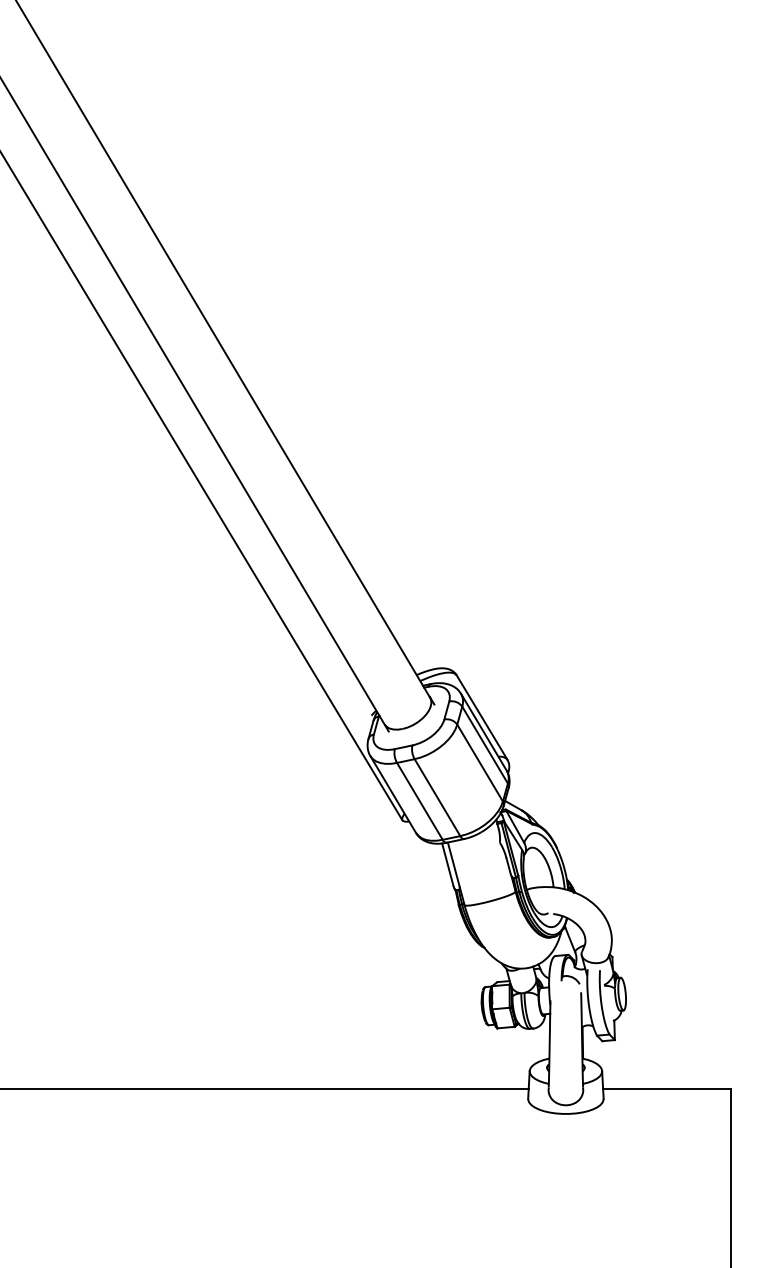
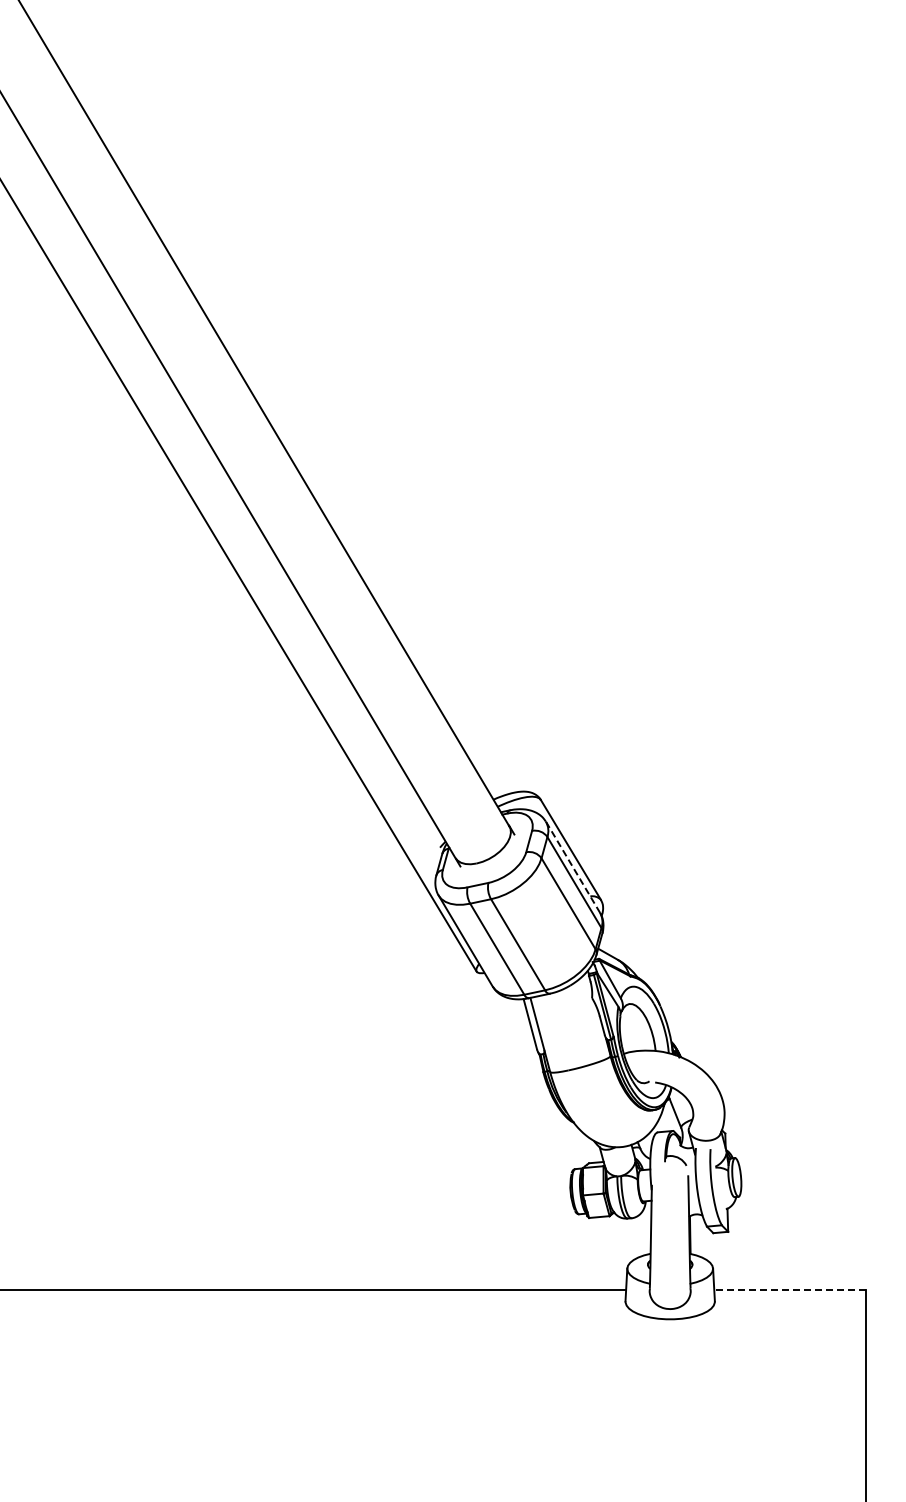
line: (484, 732) -> (573, 867), solid -> dashed
line: (666, 1089) -> (789, 1290), solid -> dashed

